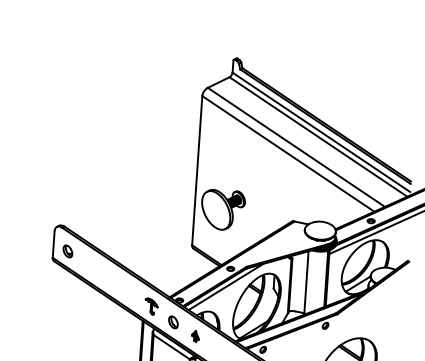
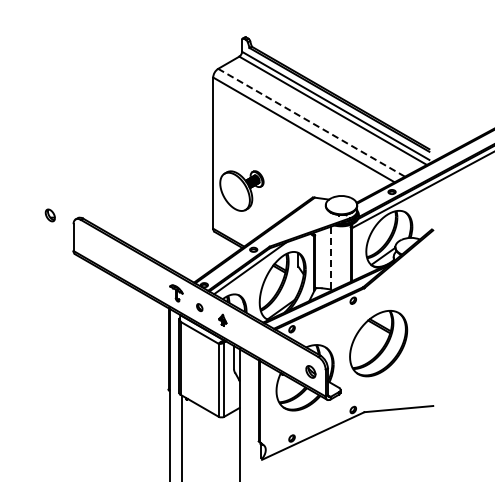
line: (296, 147) -> (311, 122), solid -> dashed
part: (67, 251) -> (49, 215), moved
line: (306, 283) -> (331, 259), solid -> dashed
part: (173, 322) -> (199, 307), size x0.6

